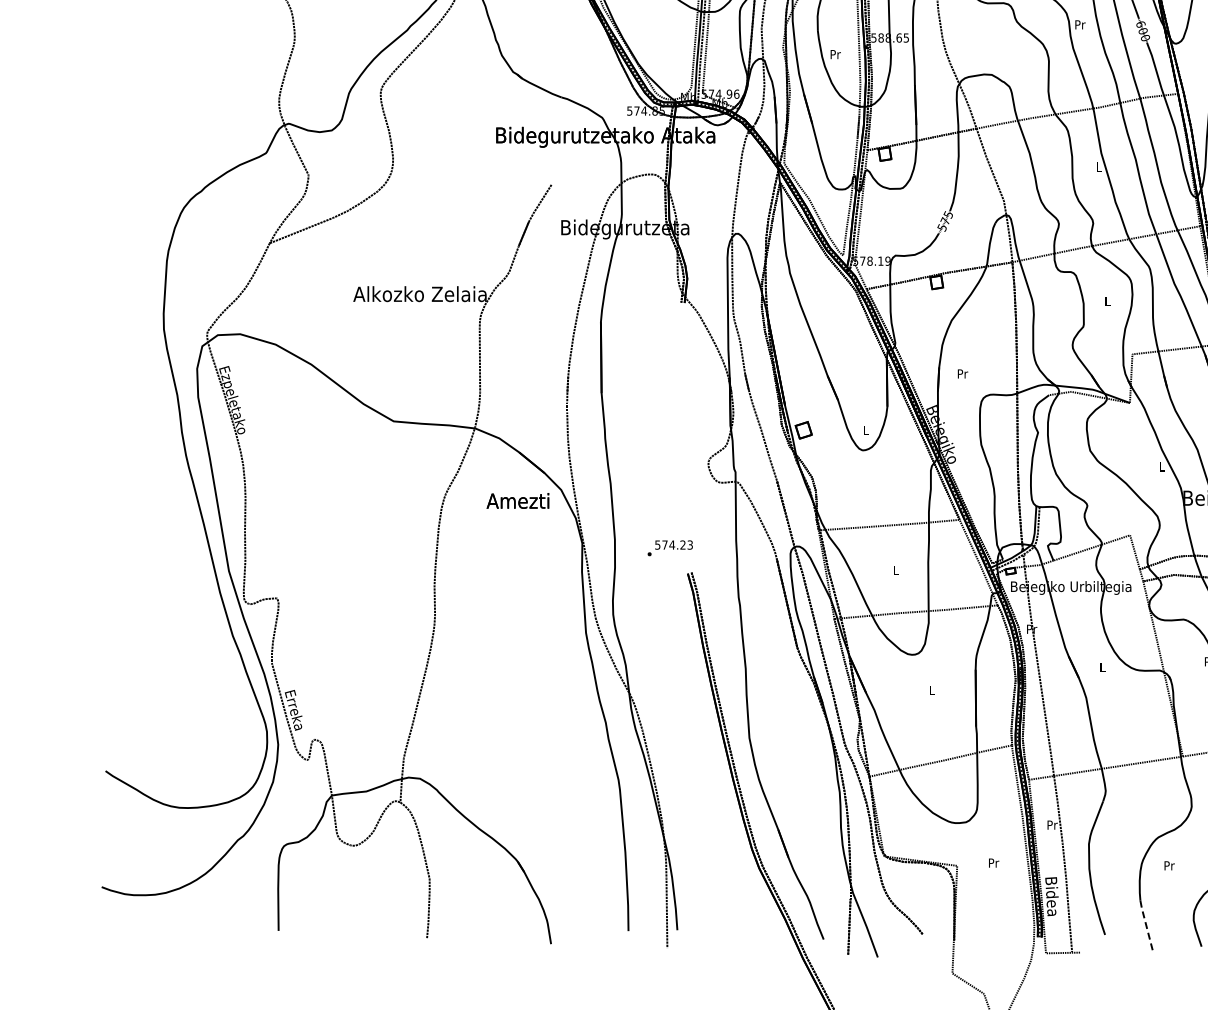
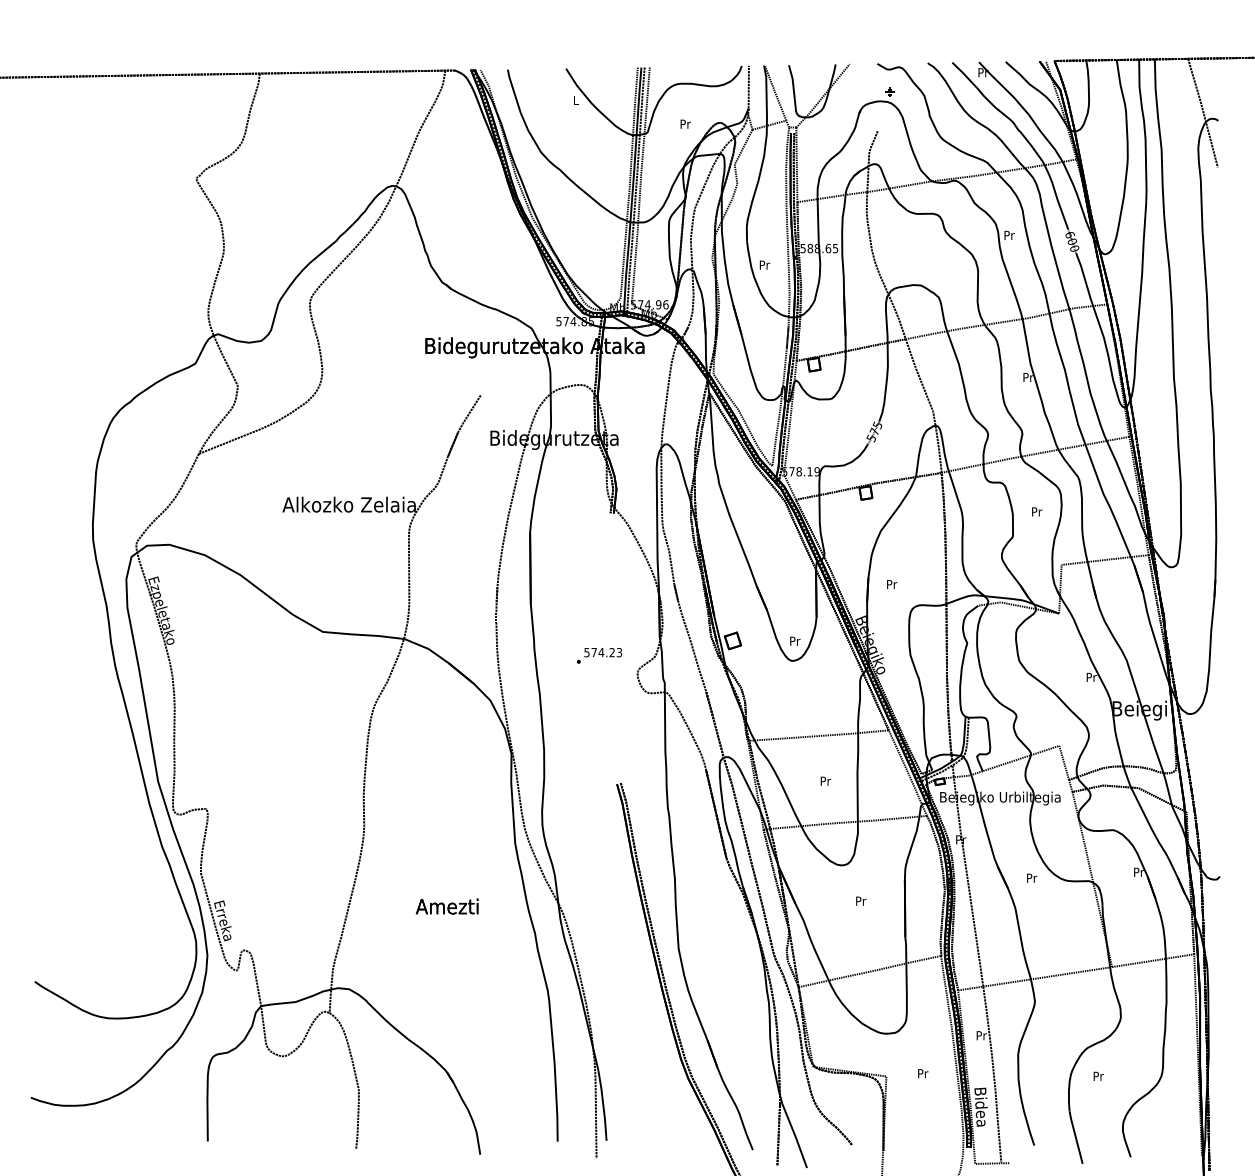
text: (1098, 166) -> (1027, 377), L -> Pr
text: (1108, 300) -> (1037, 511), L -> Pr
text: (866, 429) -> (795, 640), L -> Pr
text: (1162, 465) -> (1091, 676), L -> Pr
text: (517, 500) -> (446, 906), moved
text: (670, 547) -> (599, 655), moved
text: (896, 569) -> (825, 780), L -> Pr
text: (1103, 666) -> (1032, 877), L -> Pr
text: (932, 689) -> (861, 900), L -> Pr
line: (1146, 926) -> (1075, 1137), dashed -> solid

